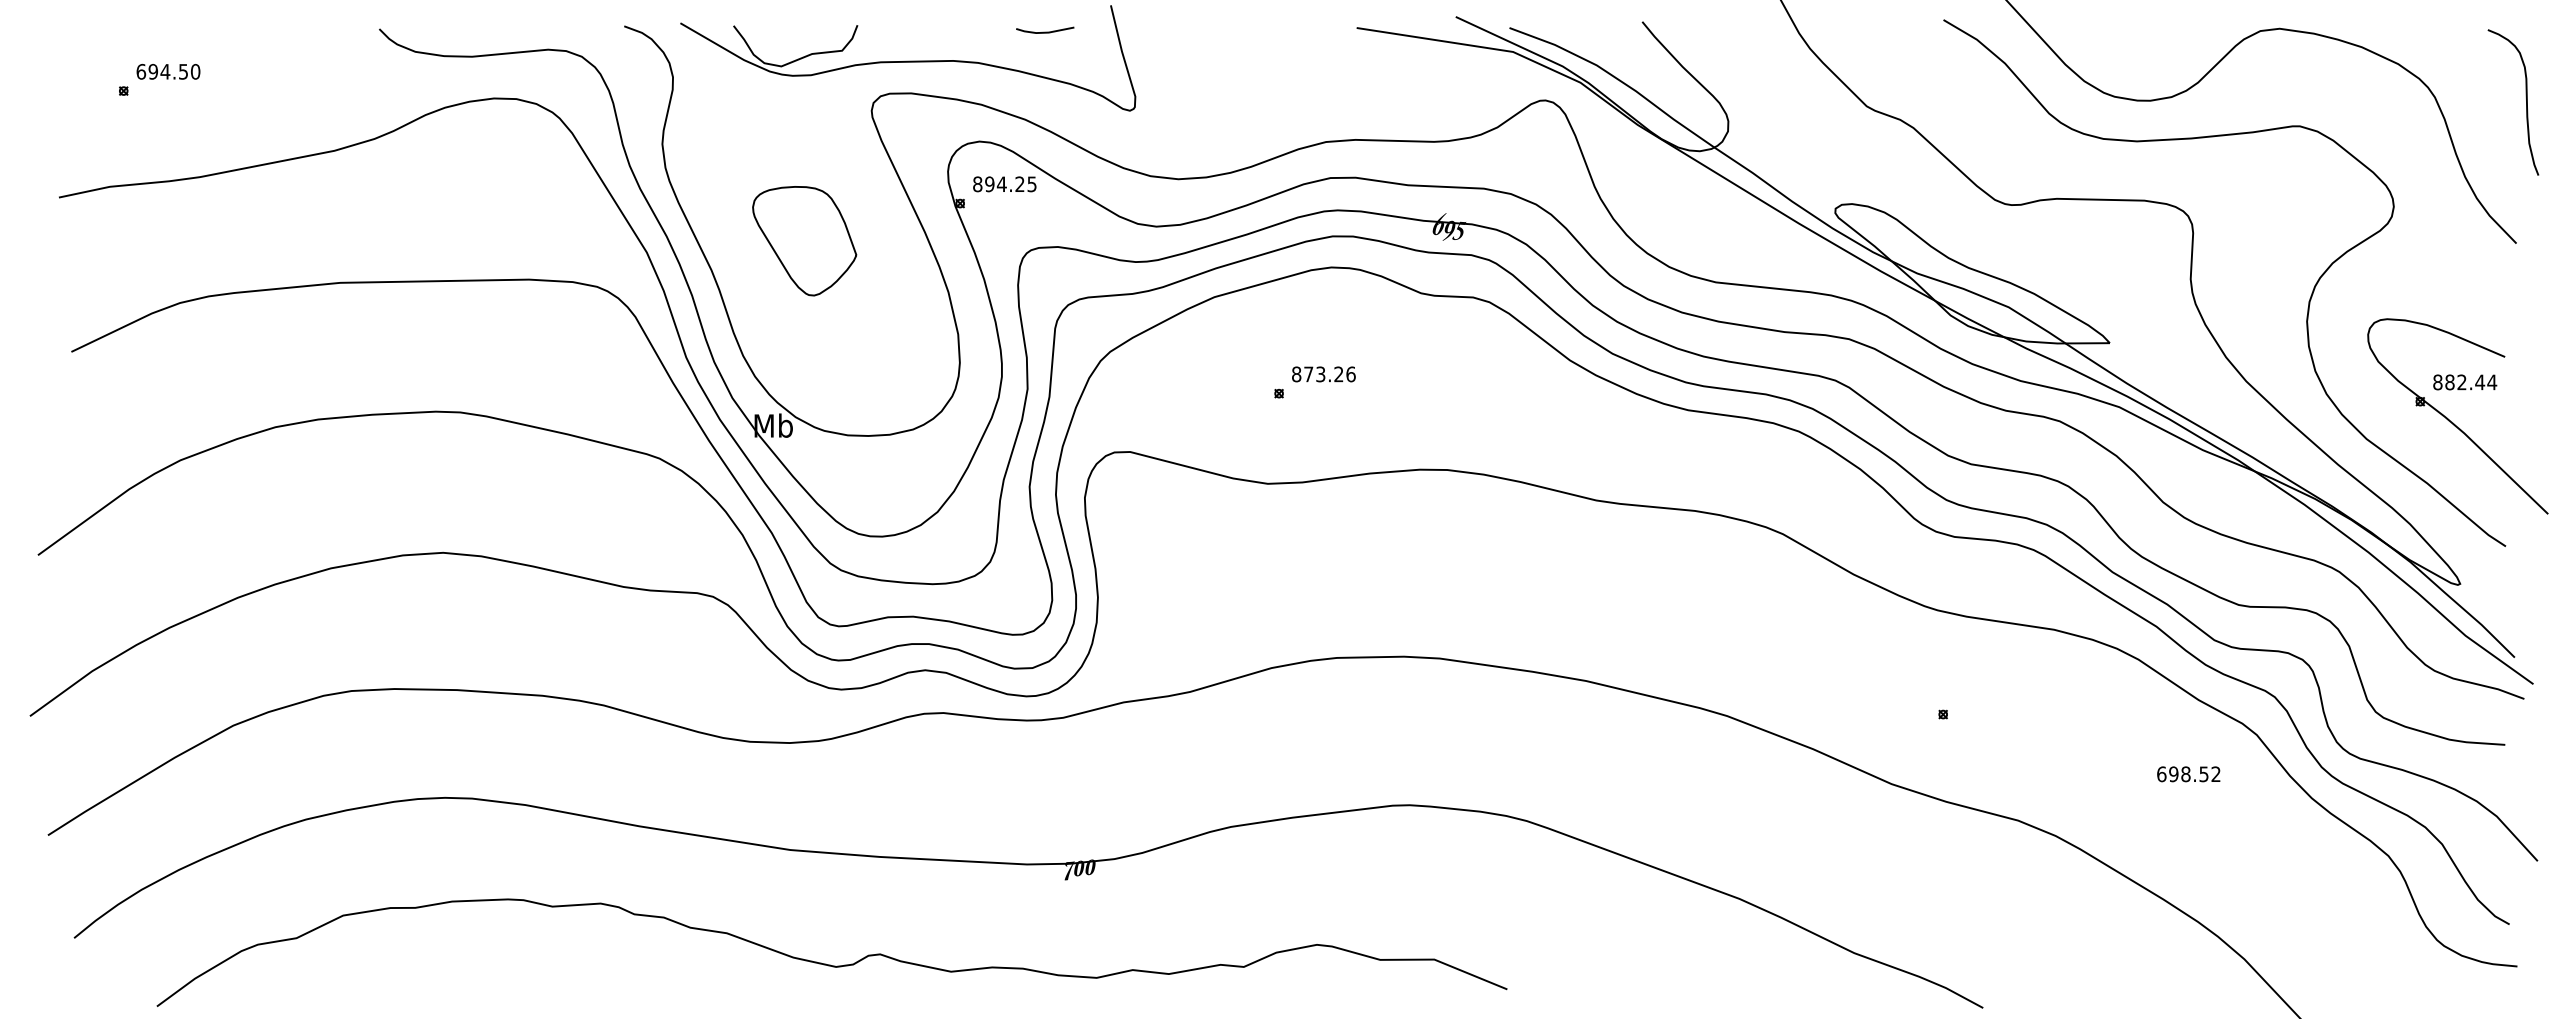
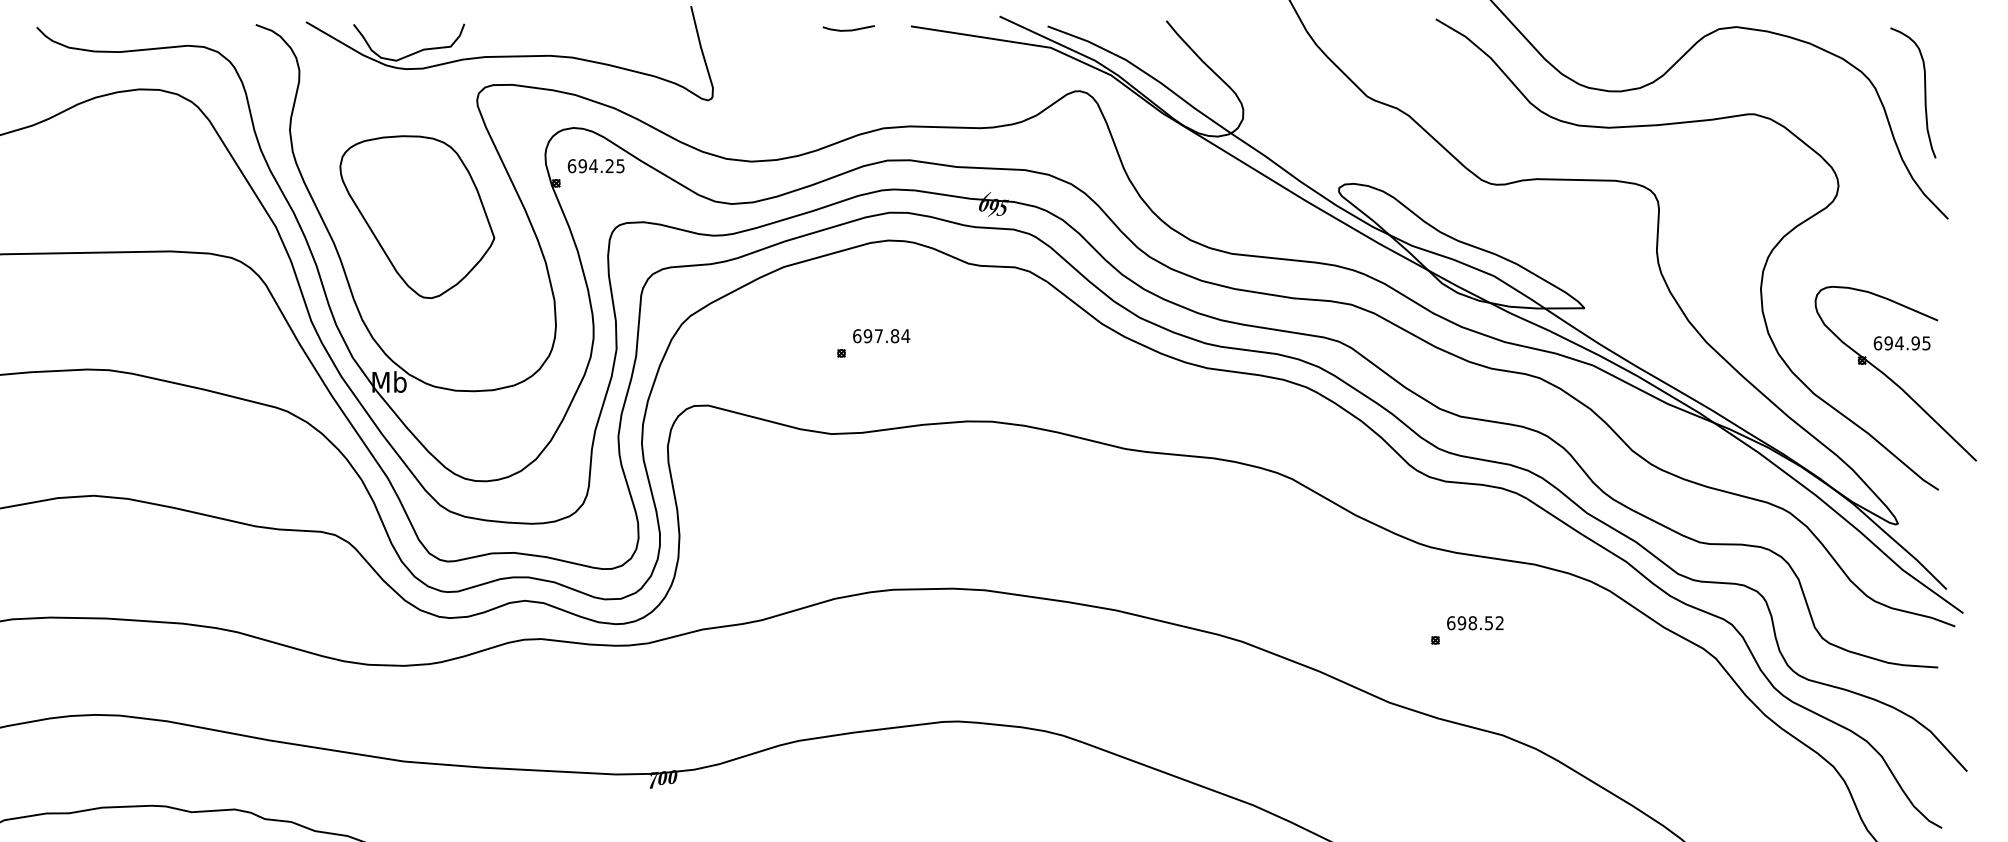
line: (1045, 31) -> (849, 29), moved
curve: (2525, 97) -> (1924, 88), moved
text: (977, 184) -> (571, 166), 894.25 -> 694.25
part: (804, 240) -> (417, 216), size x1.67
text: (1323, 374) -> (881, 336), 873.26 -> 697.84
text: (2465, 382) -> (1902, 343), 882.44 -> 694.95
text: (2188, 774) -> (1475, 623), moved

